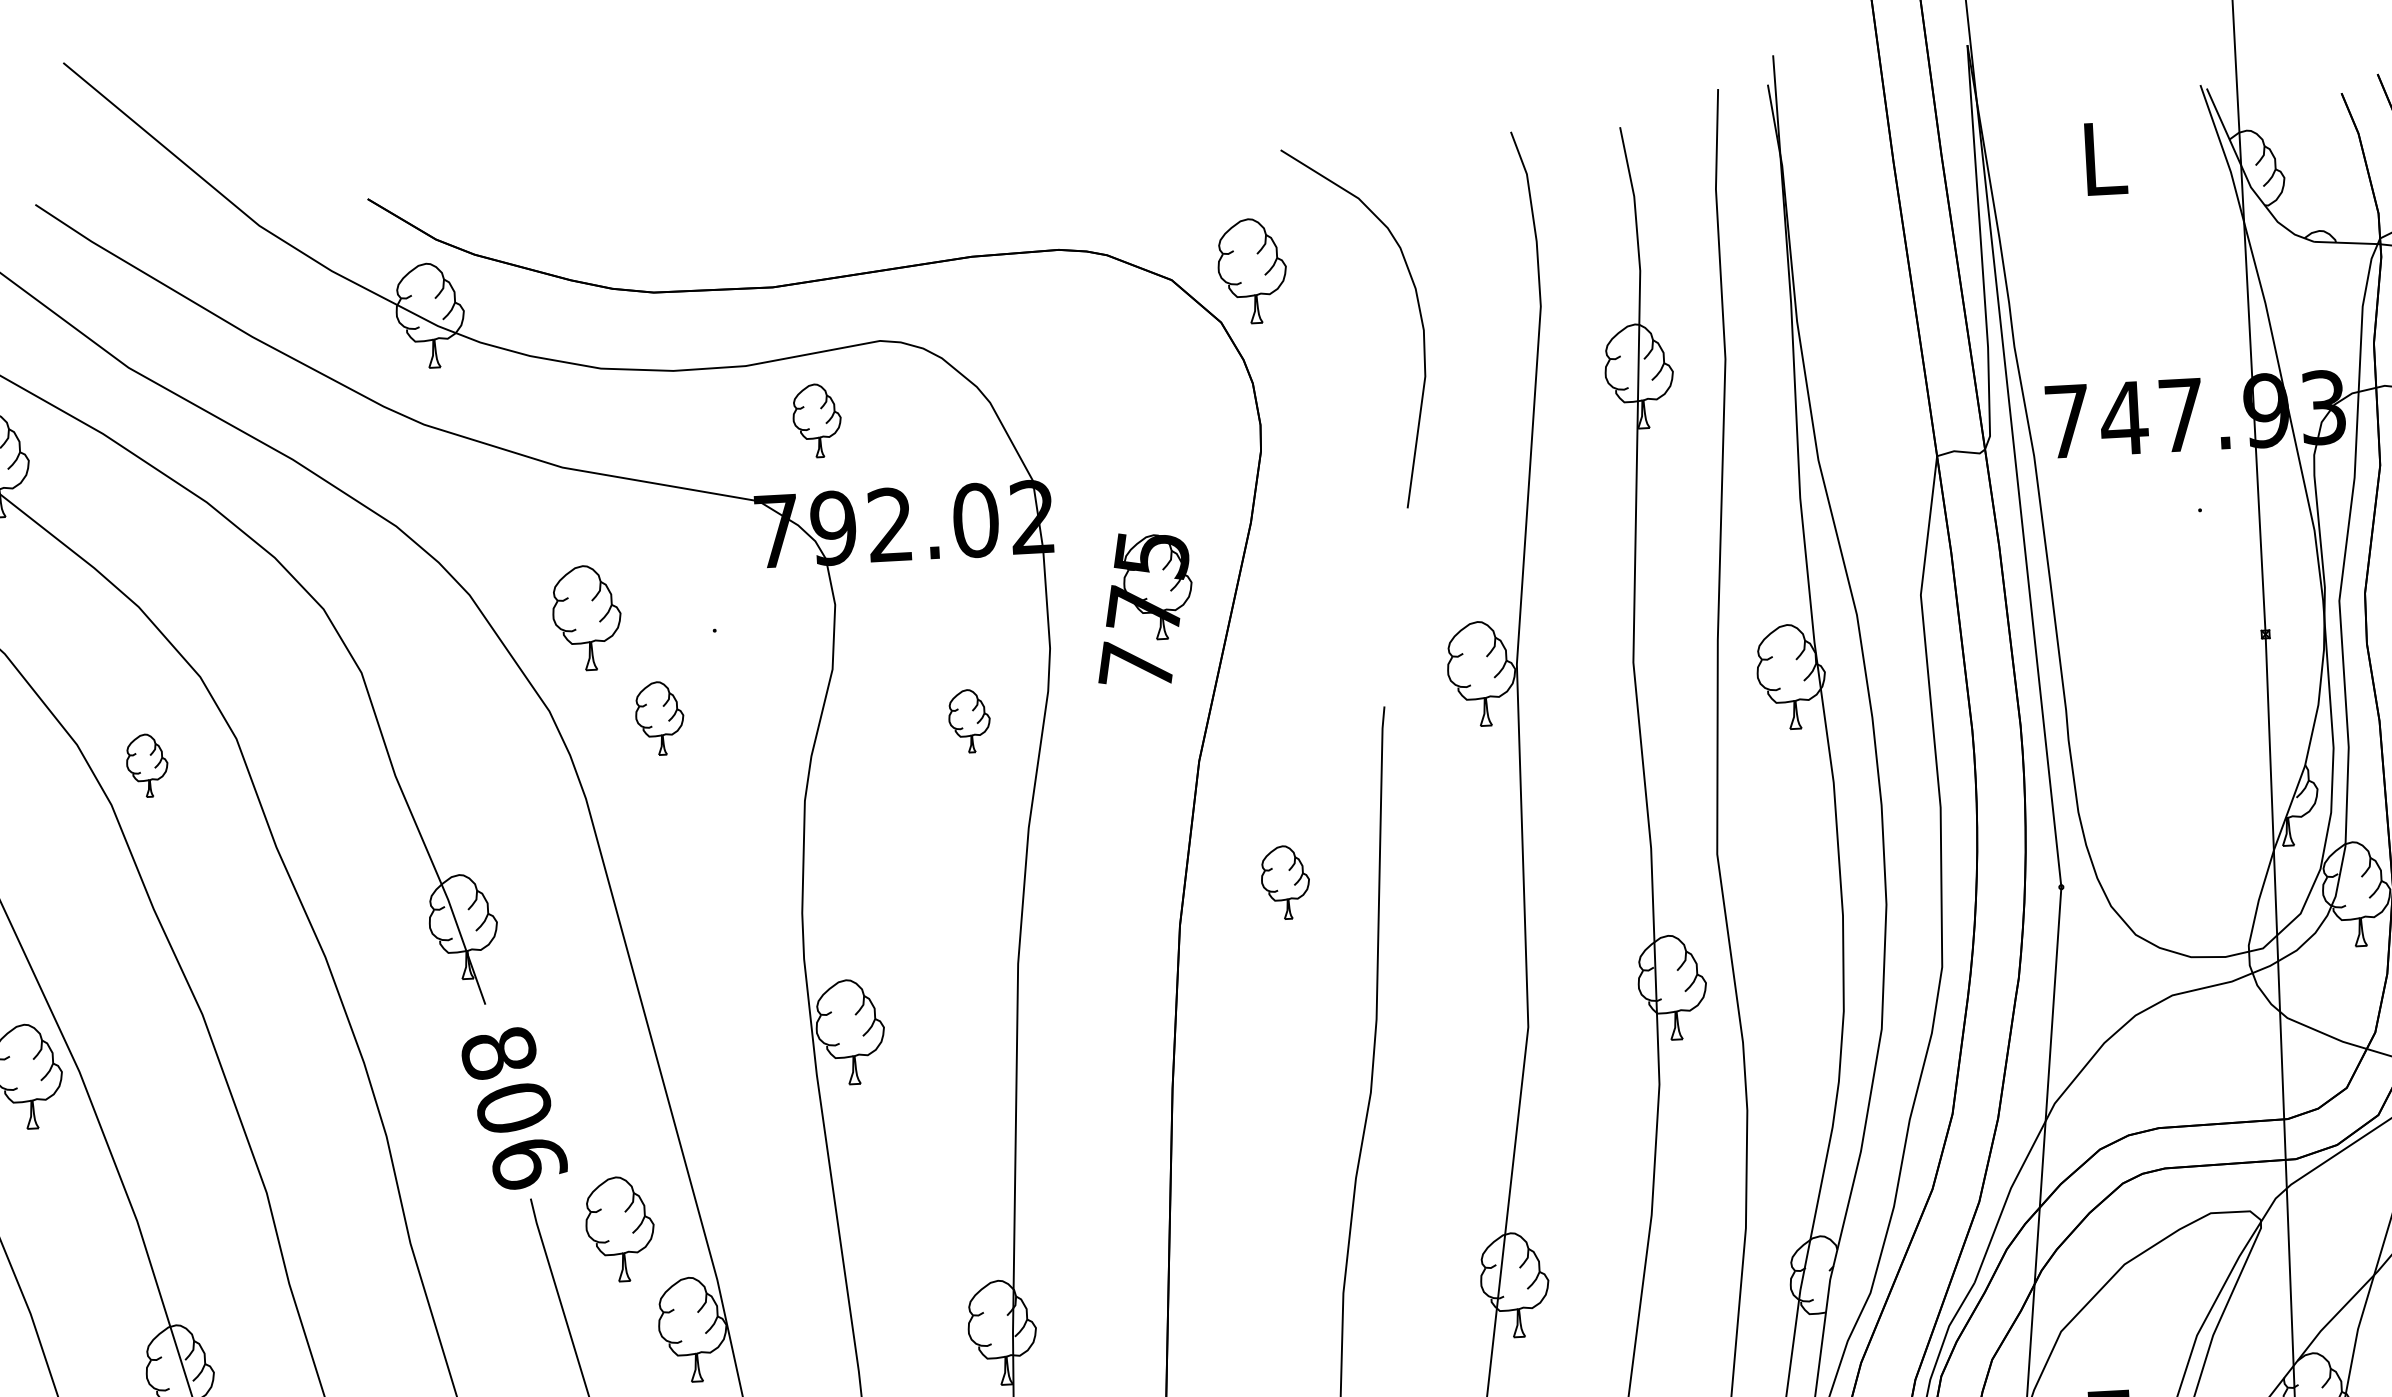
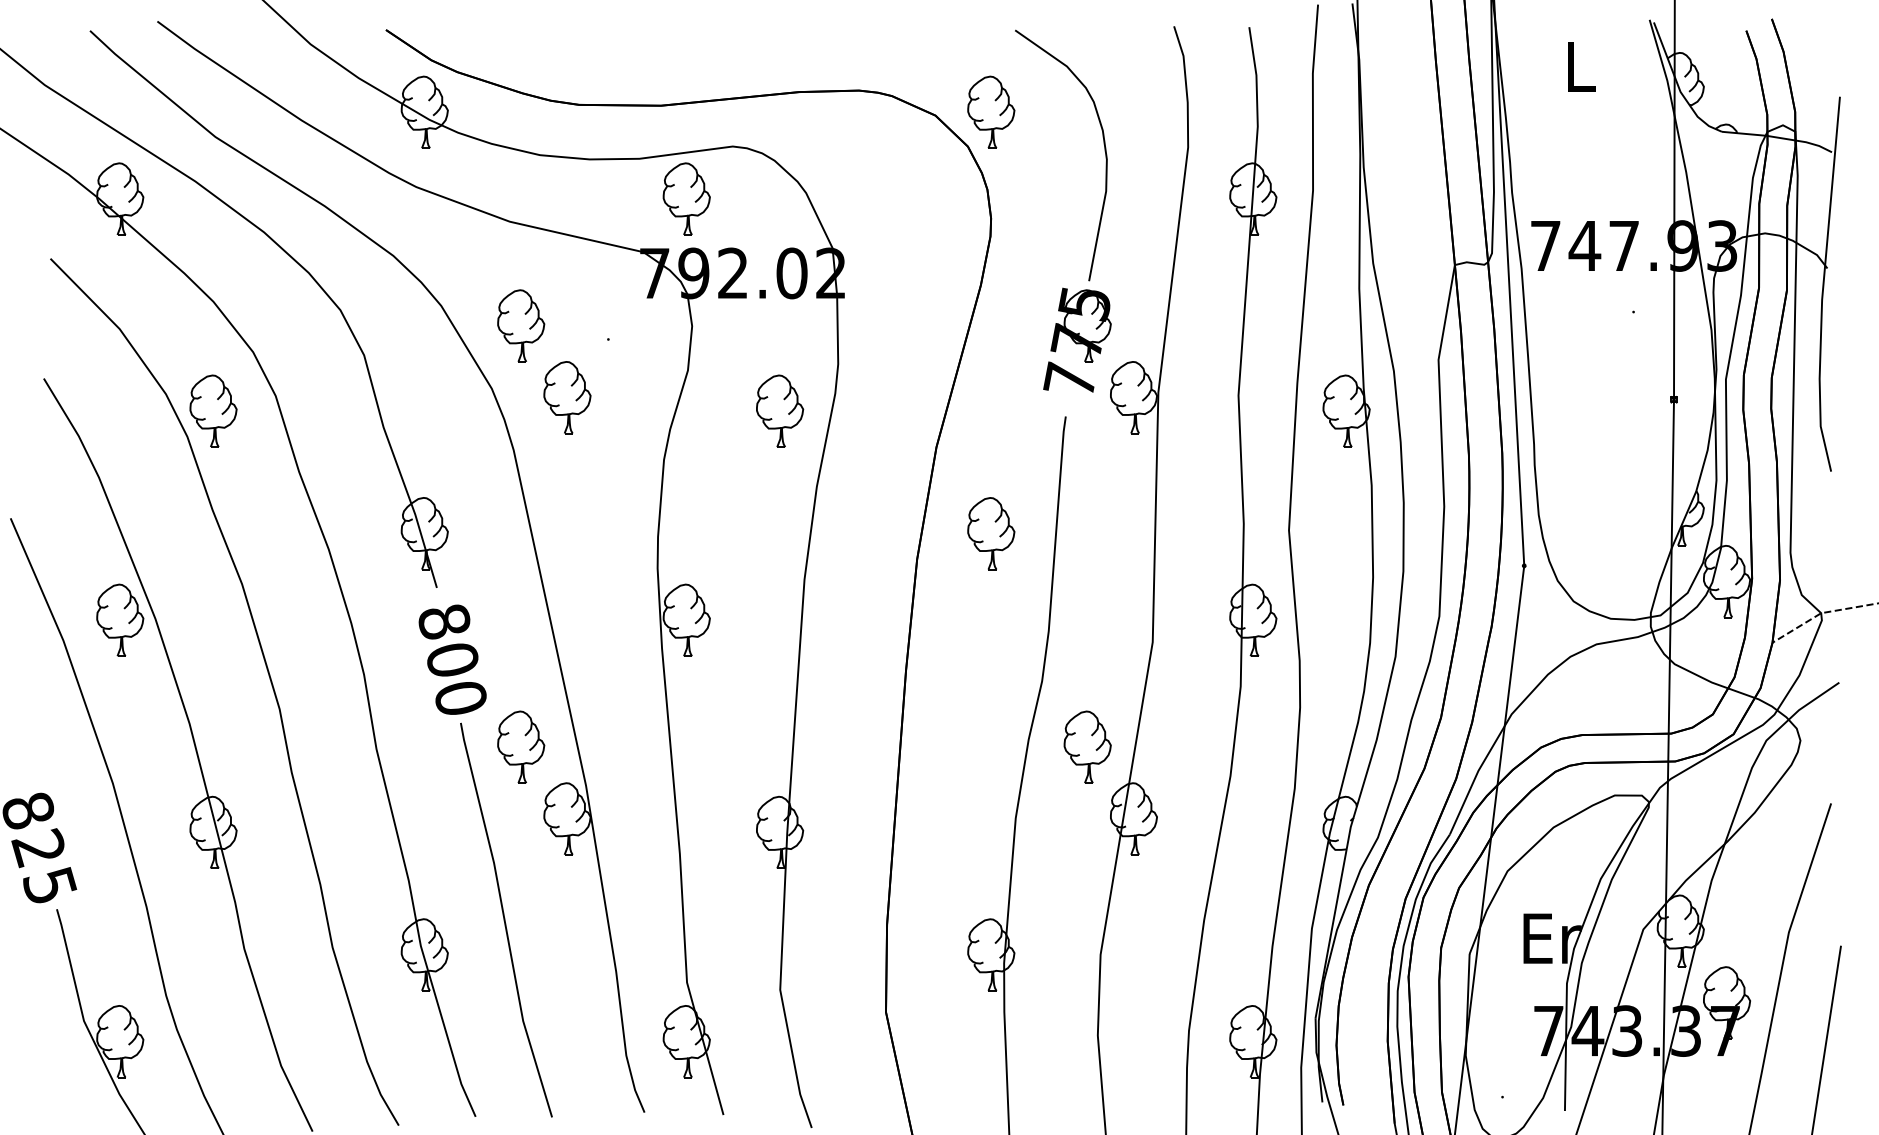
part: (816, 419) -> (686, 198), size x1.43
part: (1144, 607) -> (1077, 339), moved
part: (659, 718) -> (567, 397), size x1.43
part: (970, 720) -> (780, 410), size x1.67
part: (147, 764) -> (213, 410), size x1.67
part: (1285, 882) -> (991, 533), size x1.43
text: (529, 1164) -> (461, 699), 806 -> 800
part: (1441, 1183) -> (1087, 746), added

